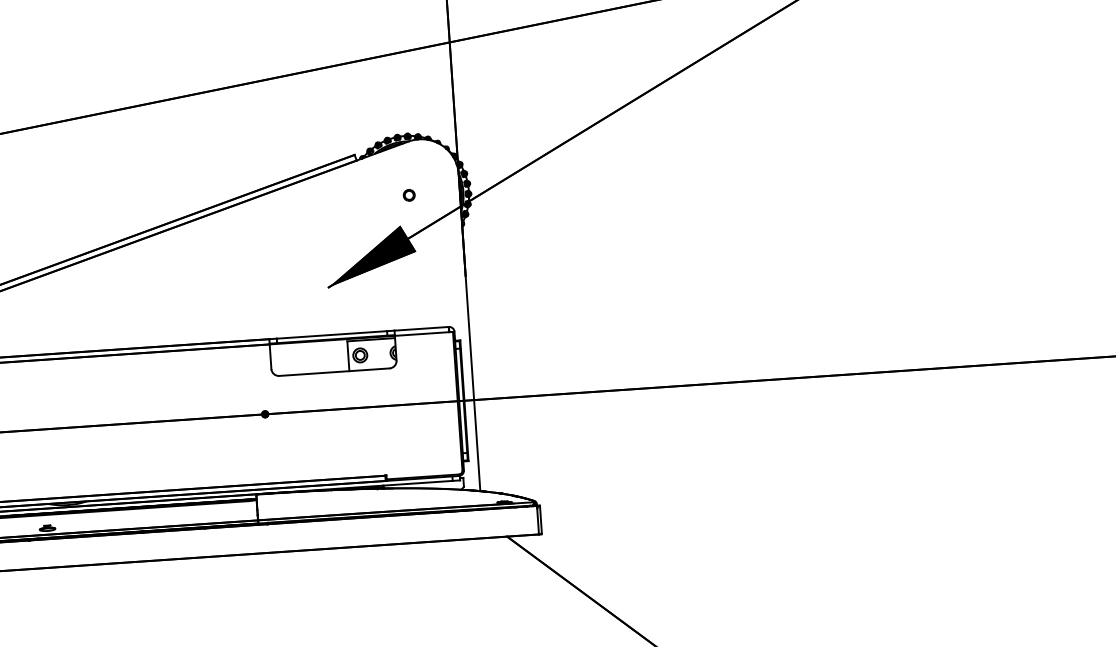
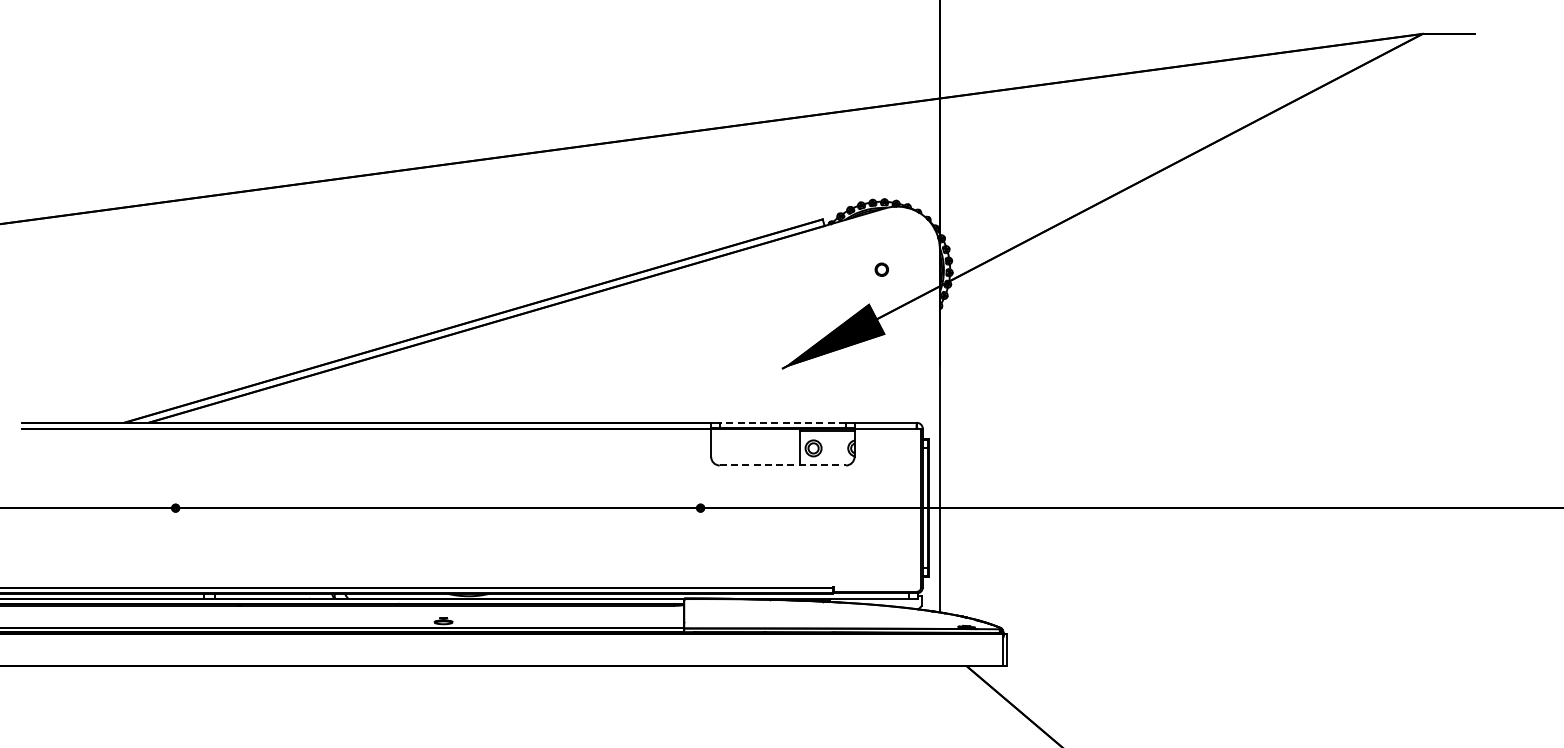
line: (331, 334) -> (782, 422), solid -> dashed
line: (335, 372) -> (783, 465), solid -> dashed

